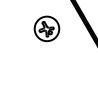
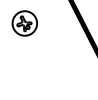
part: (46, 28) -> (24, 23), moved

